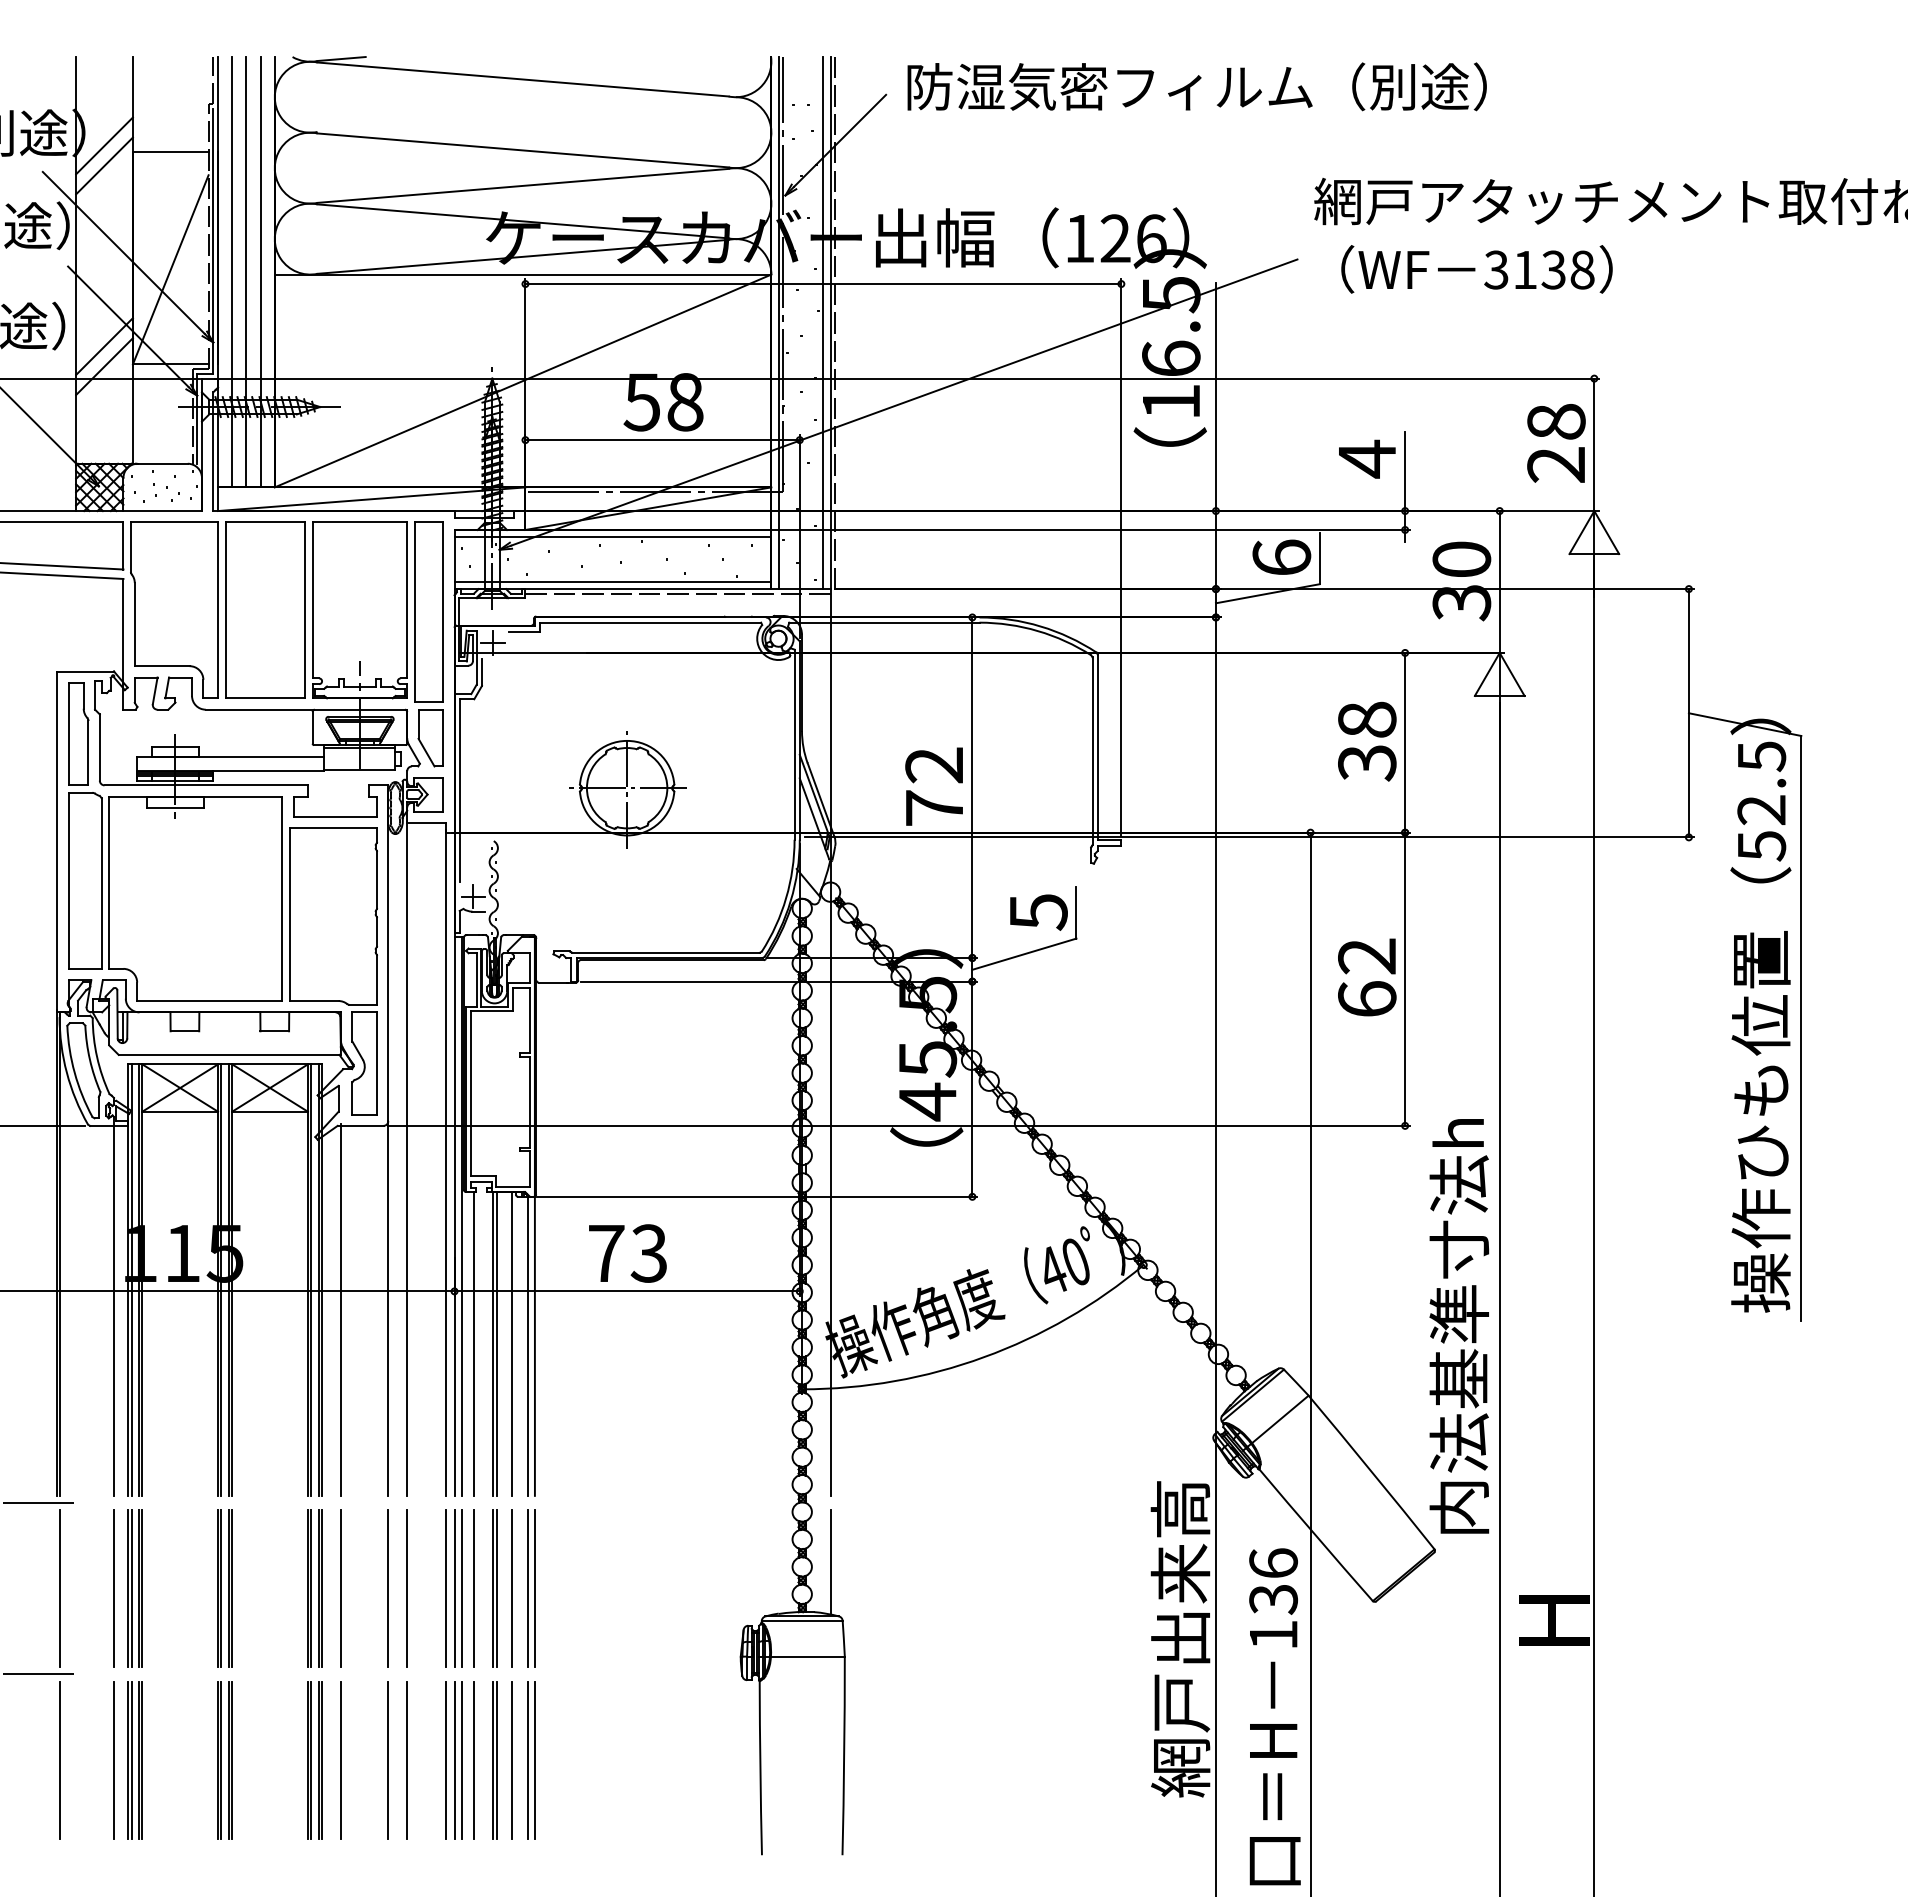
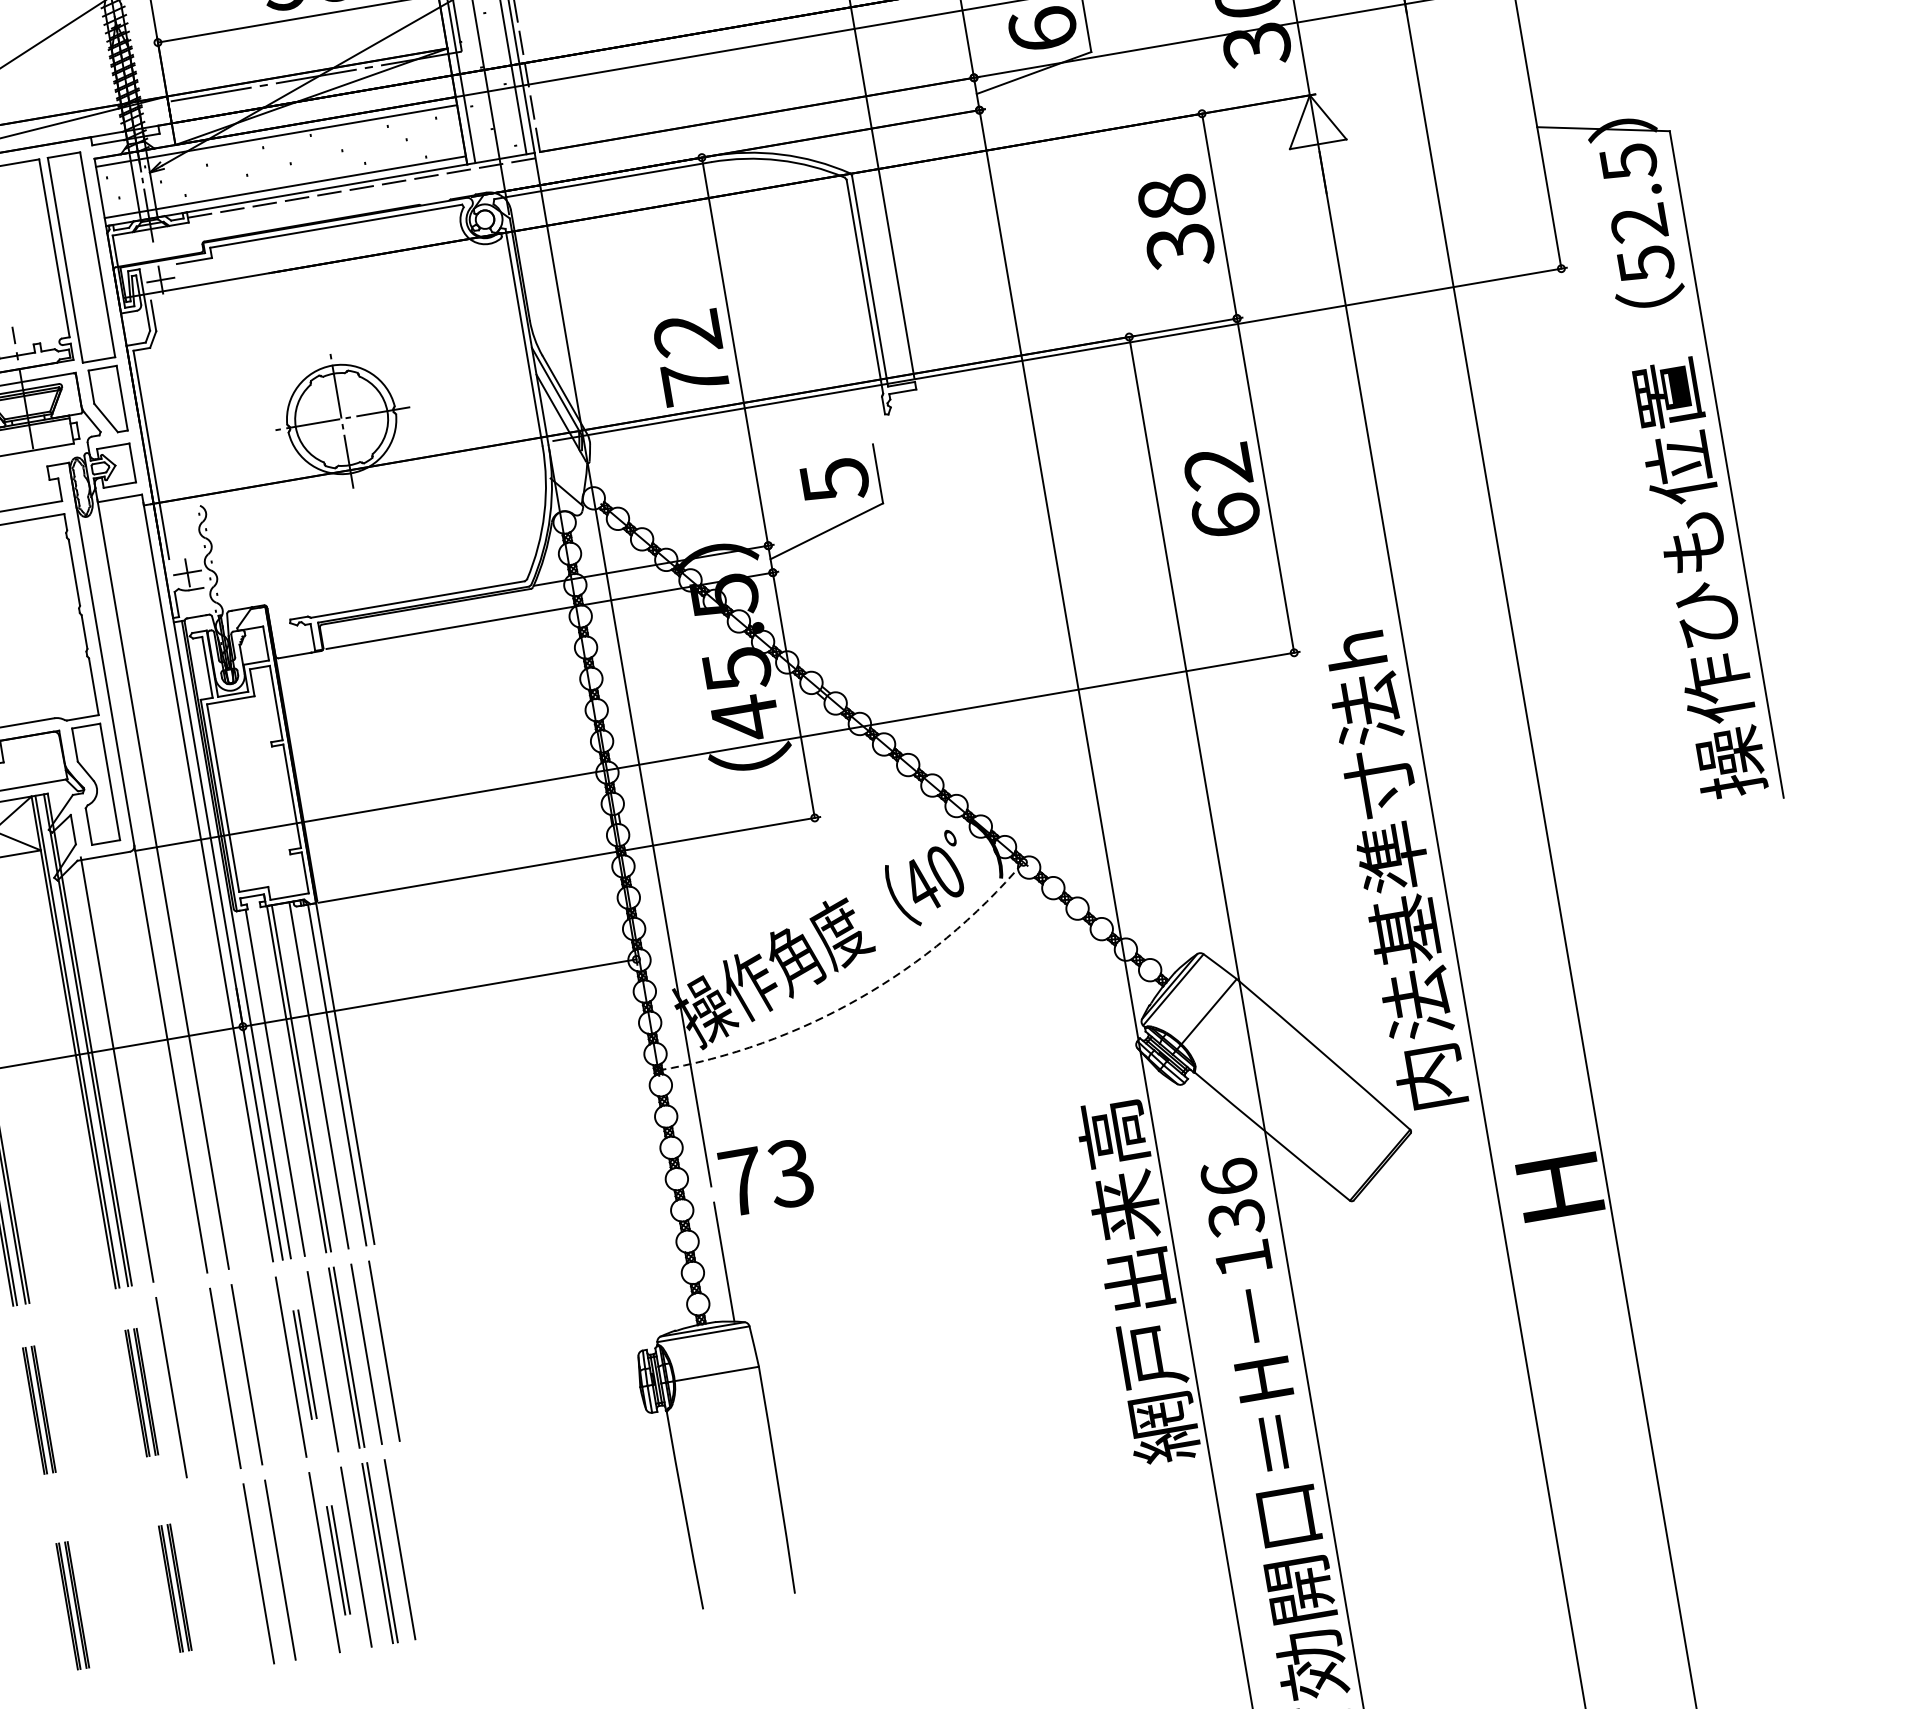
text: (627, 1253) -> (766, 1177), moved
arc: (983, 1357) -> (858, 998), solid -> dashed
part: (224, 1588) -> (38, 1410), size x0.7
part: (314, 1588) -> (141, 1392), size x0.7
part: (458, 1588) -> (305, 1364), size x0.6
line: (534, 1588) -> (391, 1349), removed
line: (341, 1759) -> (205, 1582), removed
line: (527, 1759) -> (417, 1545), removed
line: (534, 1759) -> (425, 1544), removed
part: (224, 1760) -> (72, 1606), size x0.7
part: (314, 1760) -> (174, 1588), size x0.7
part: (458, 1760) -> (338, 1560), size x0.6

